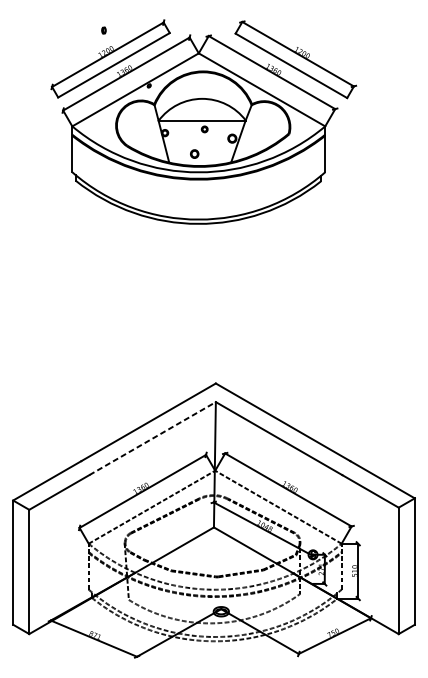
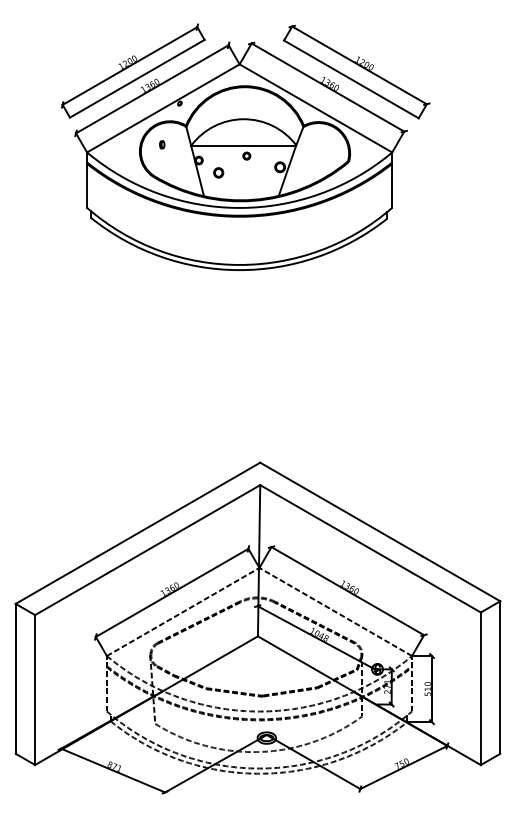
part: (104, 30) -> (162, 144), moved
part: (194, 153) -> (218, 172), moved
line: (153, 438) -> (184, 528), dashed -> solid

